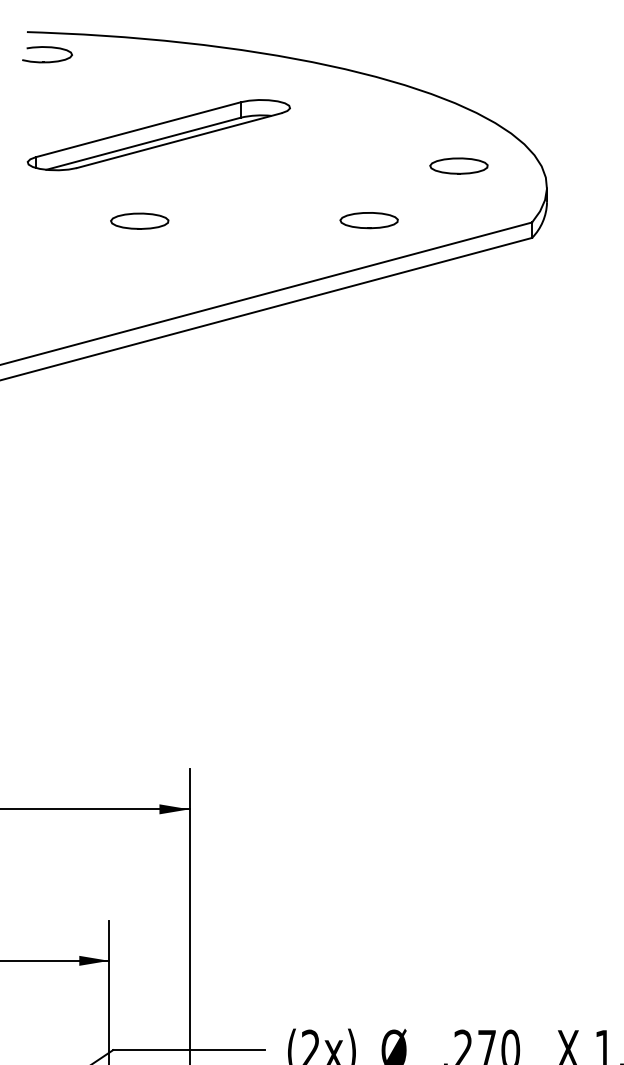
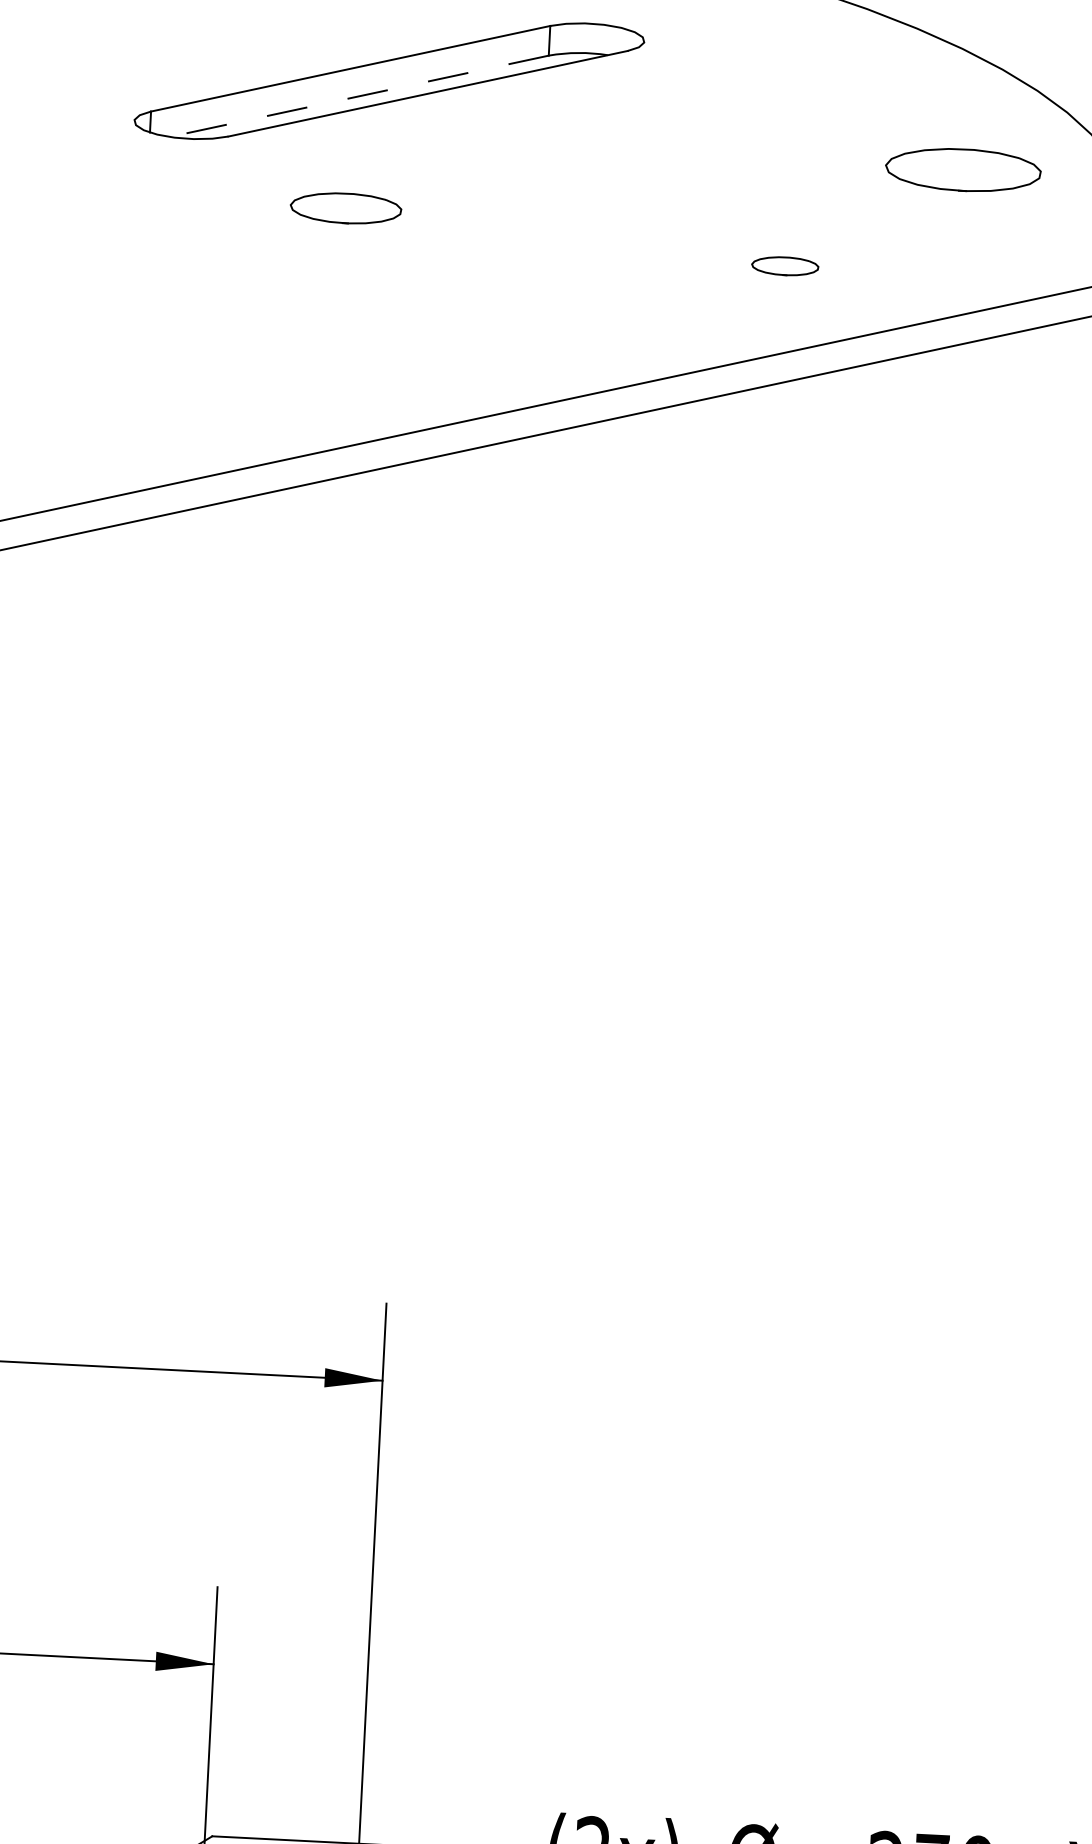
line: (143, 143) -> (358, 95), solid -> dashed
part: (458, 165) -> (962, 168), size x1.4
part: (139, 220) -> (345, 206), moved
part: (368, 220) -> (784, 265), size x0.6

